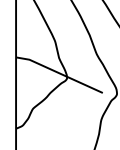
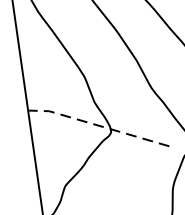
line: (59, 73) -> (98, 125), solid -> dashed

